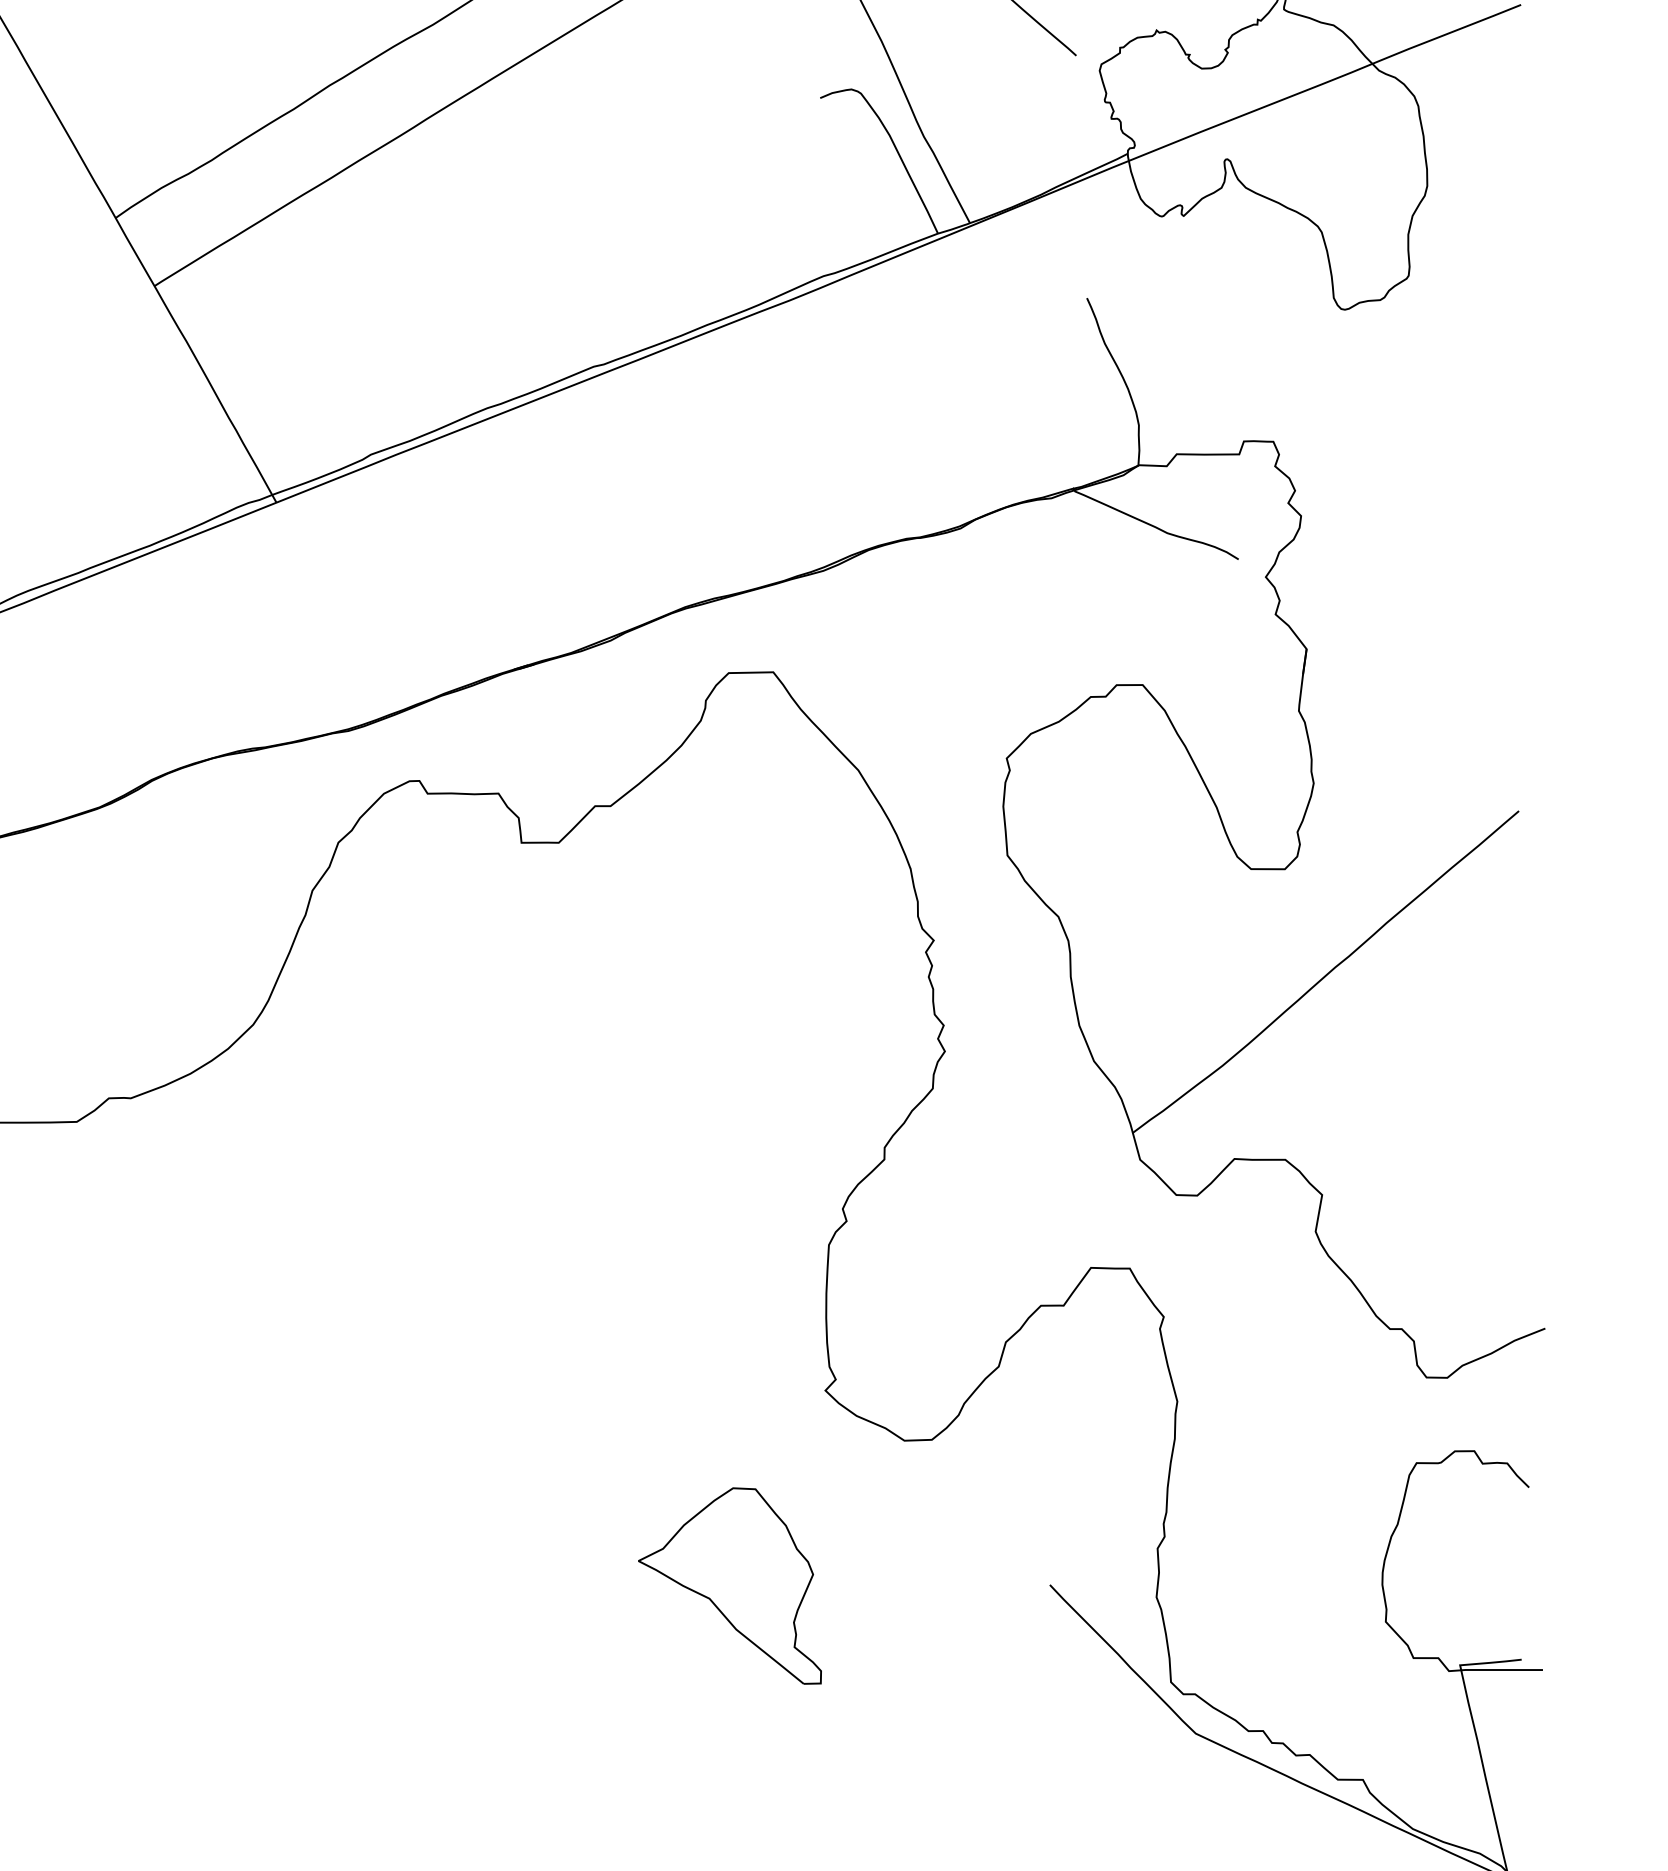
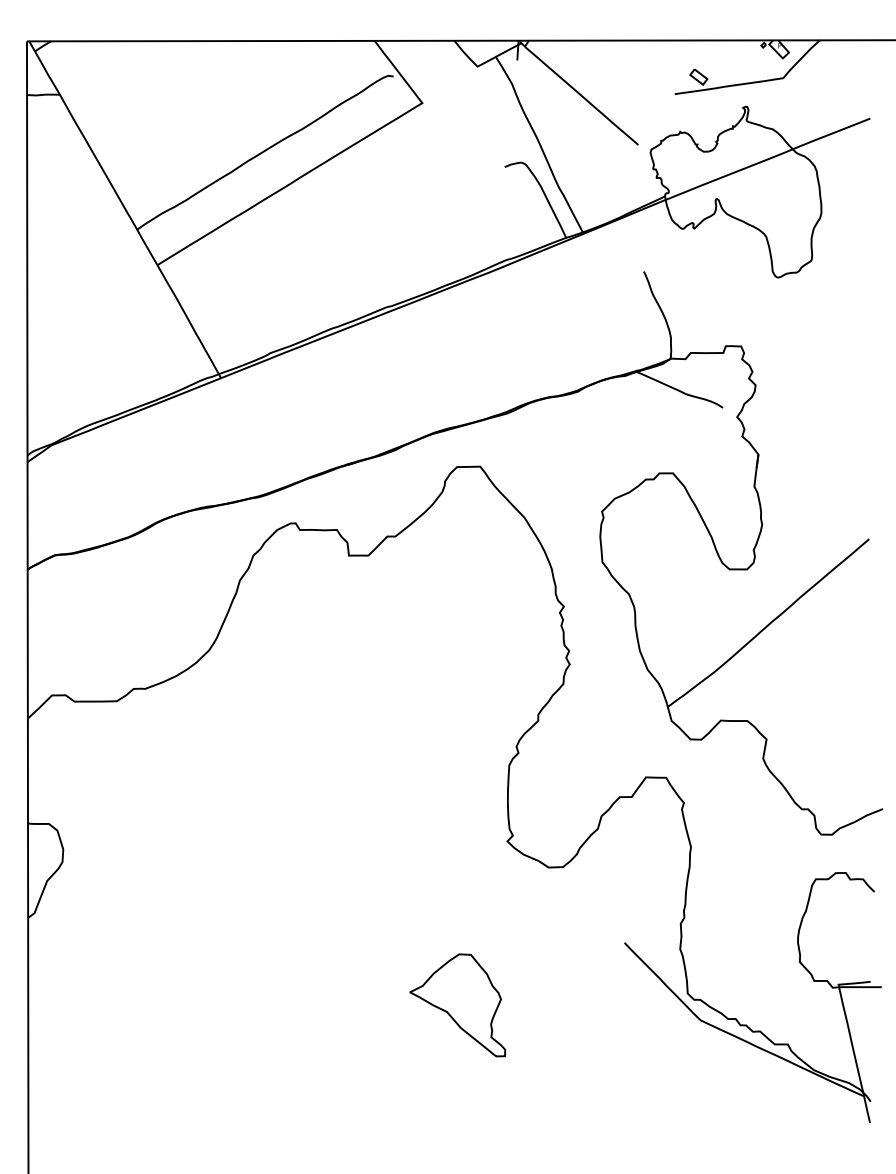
part: (729, 1586) -> (457, 1005), moved

